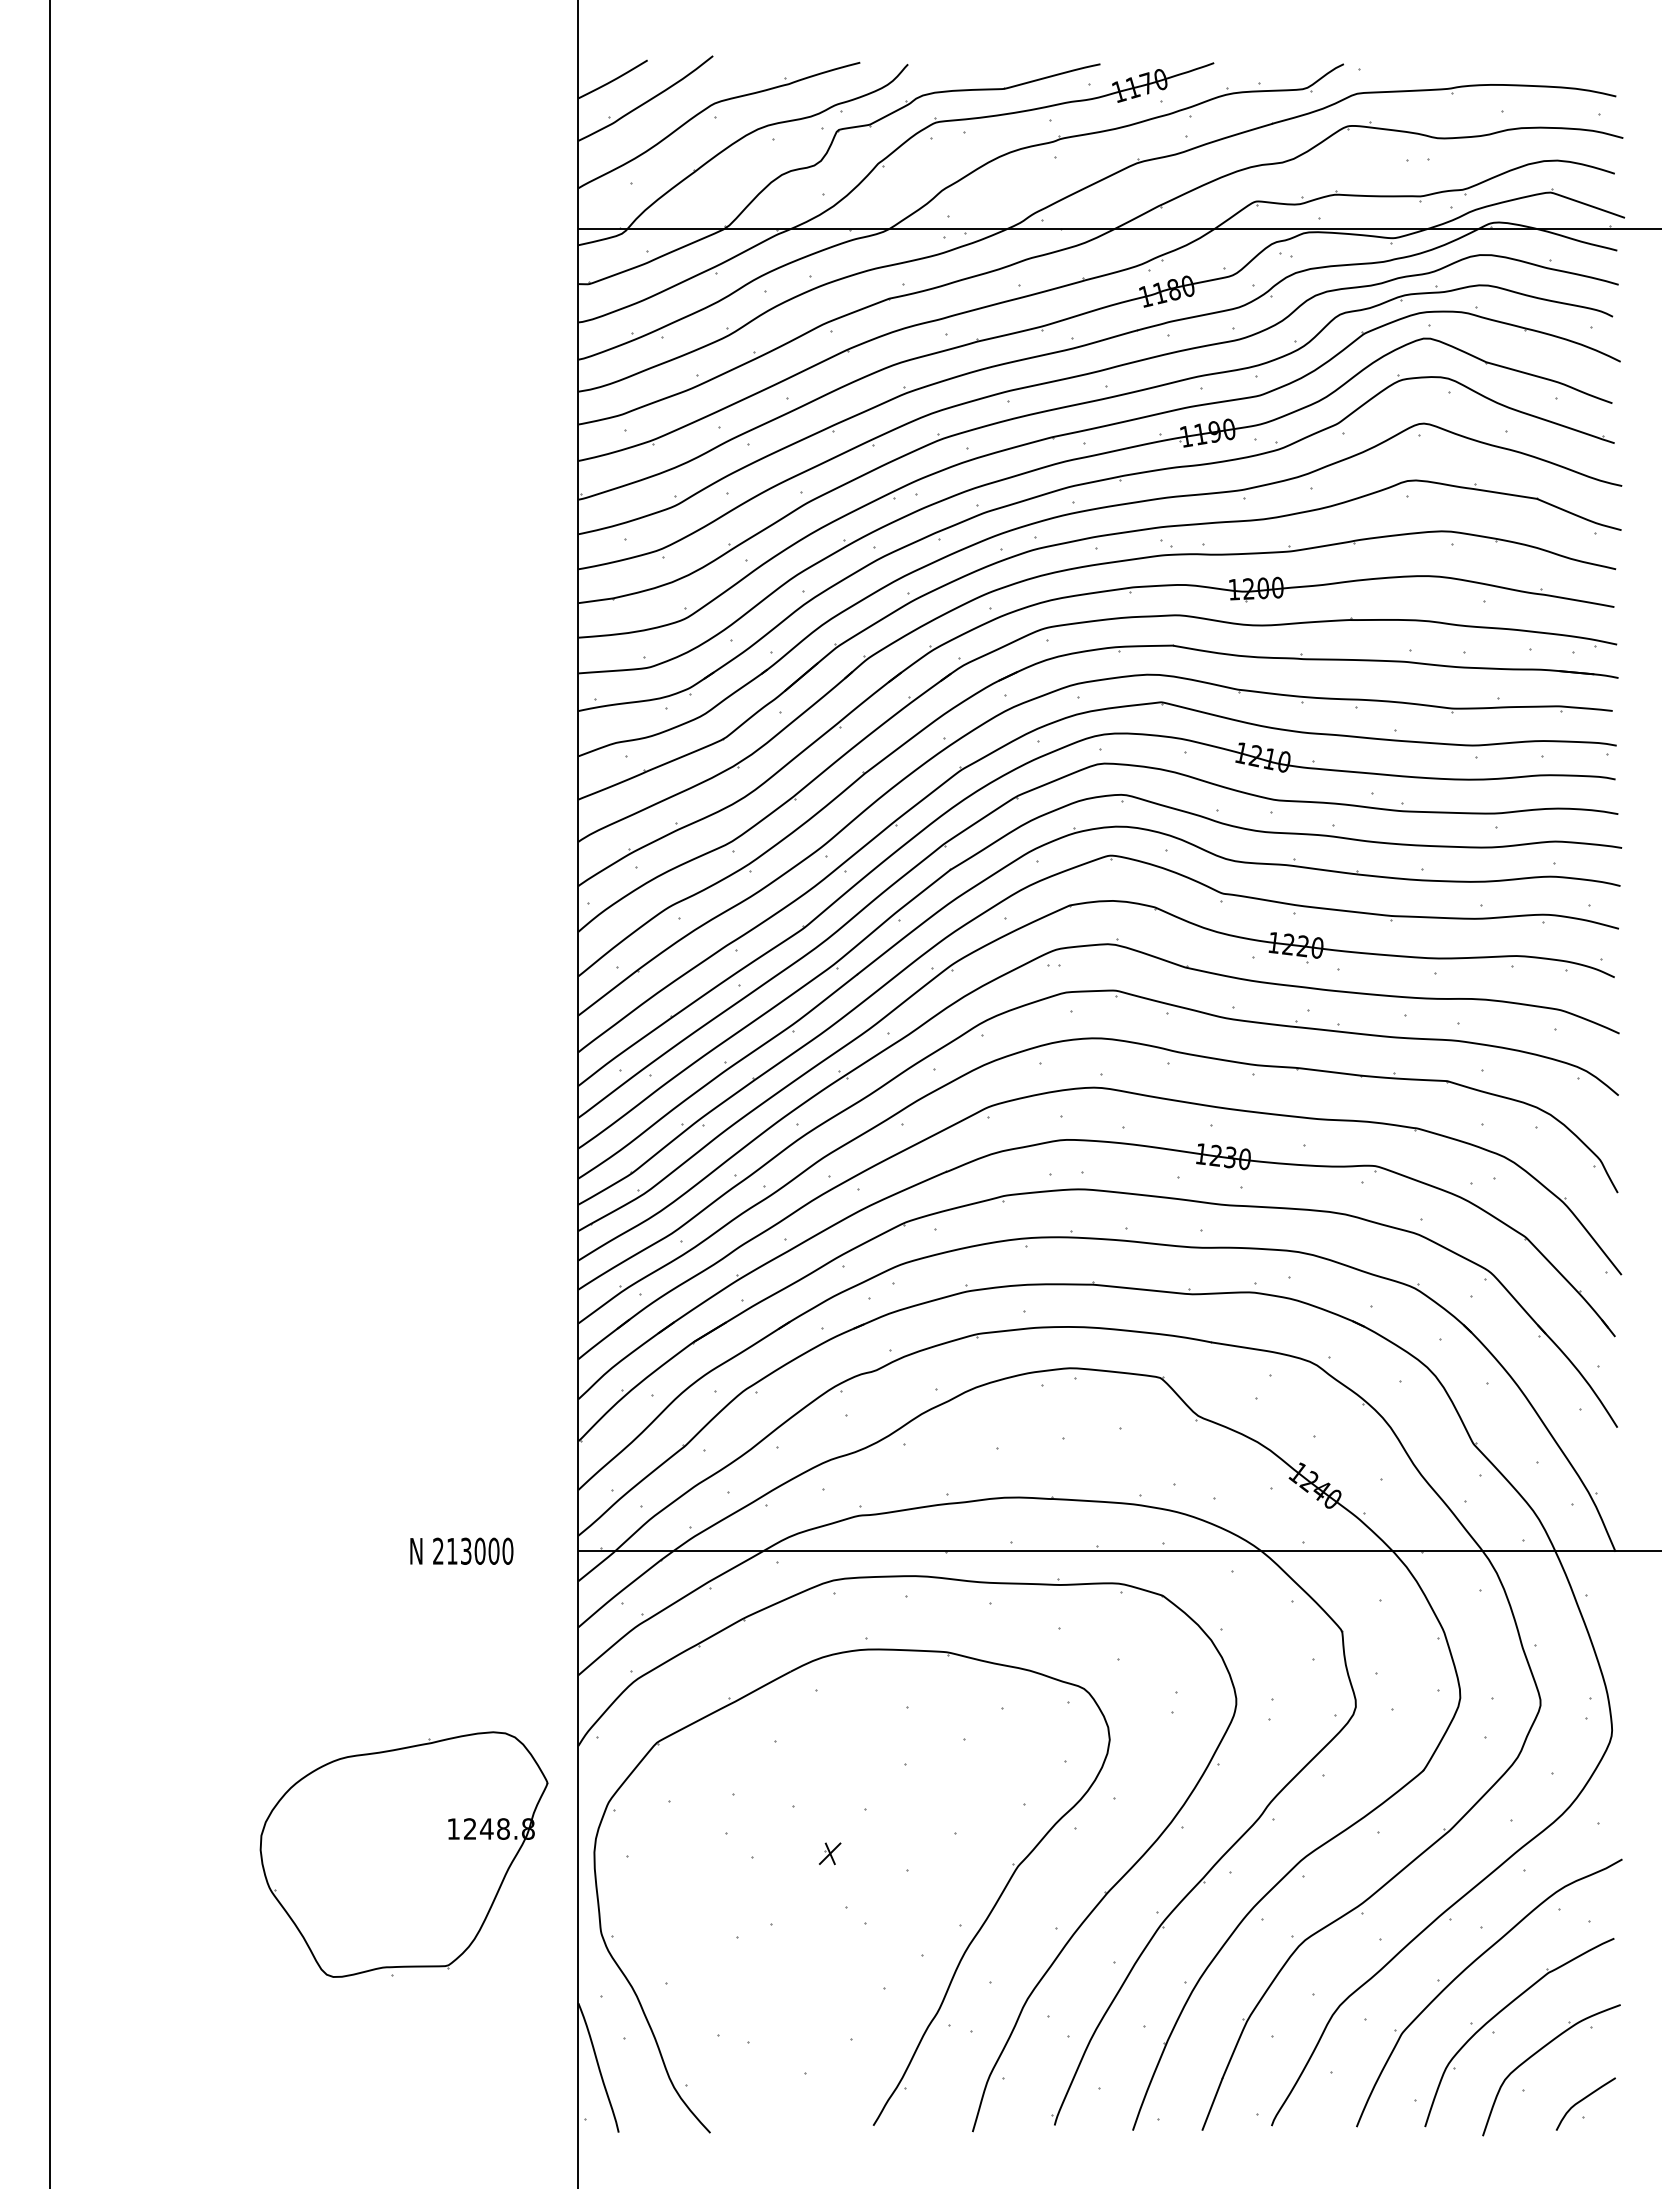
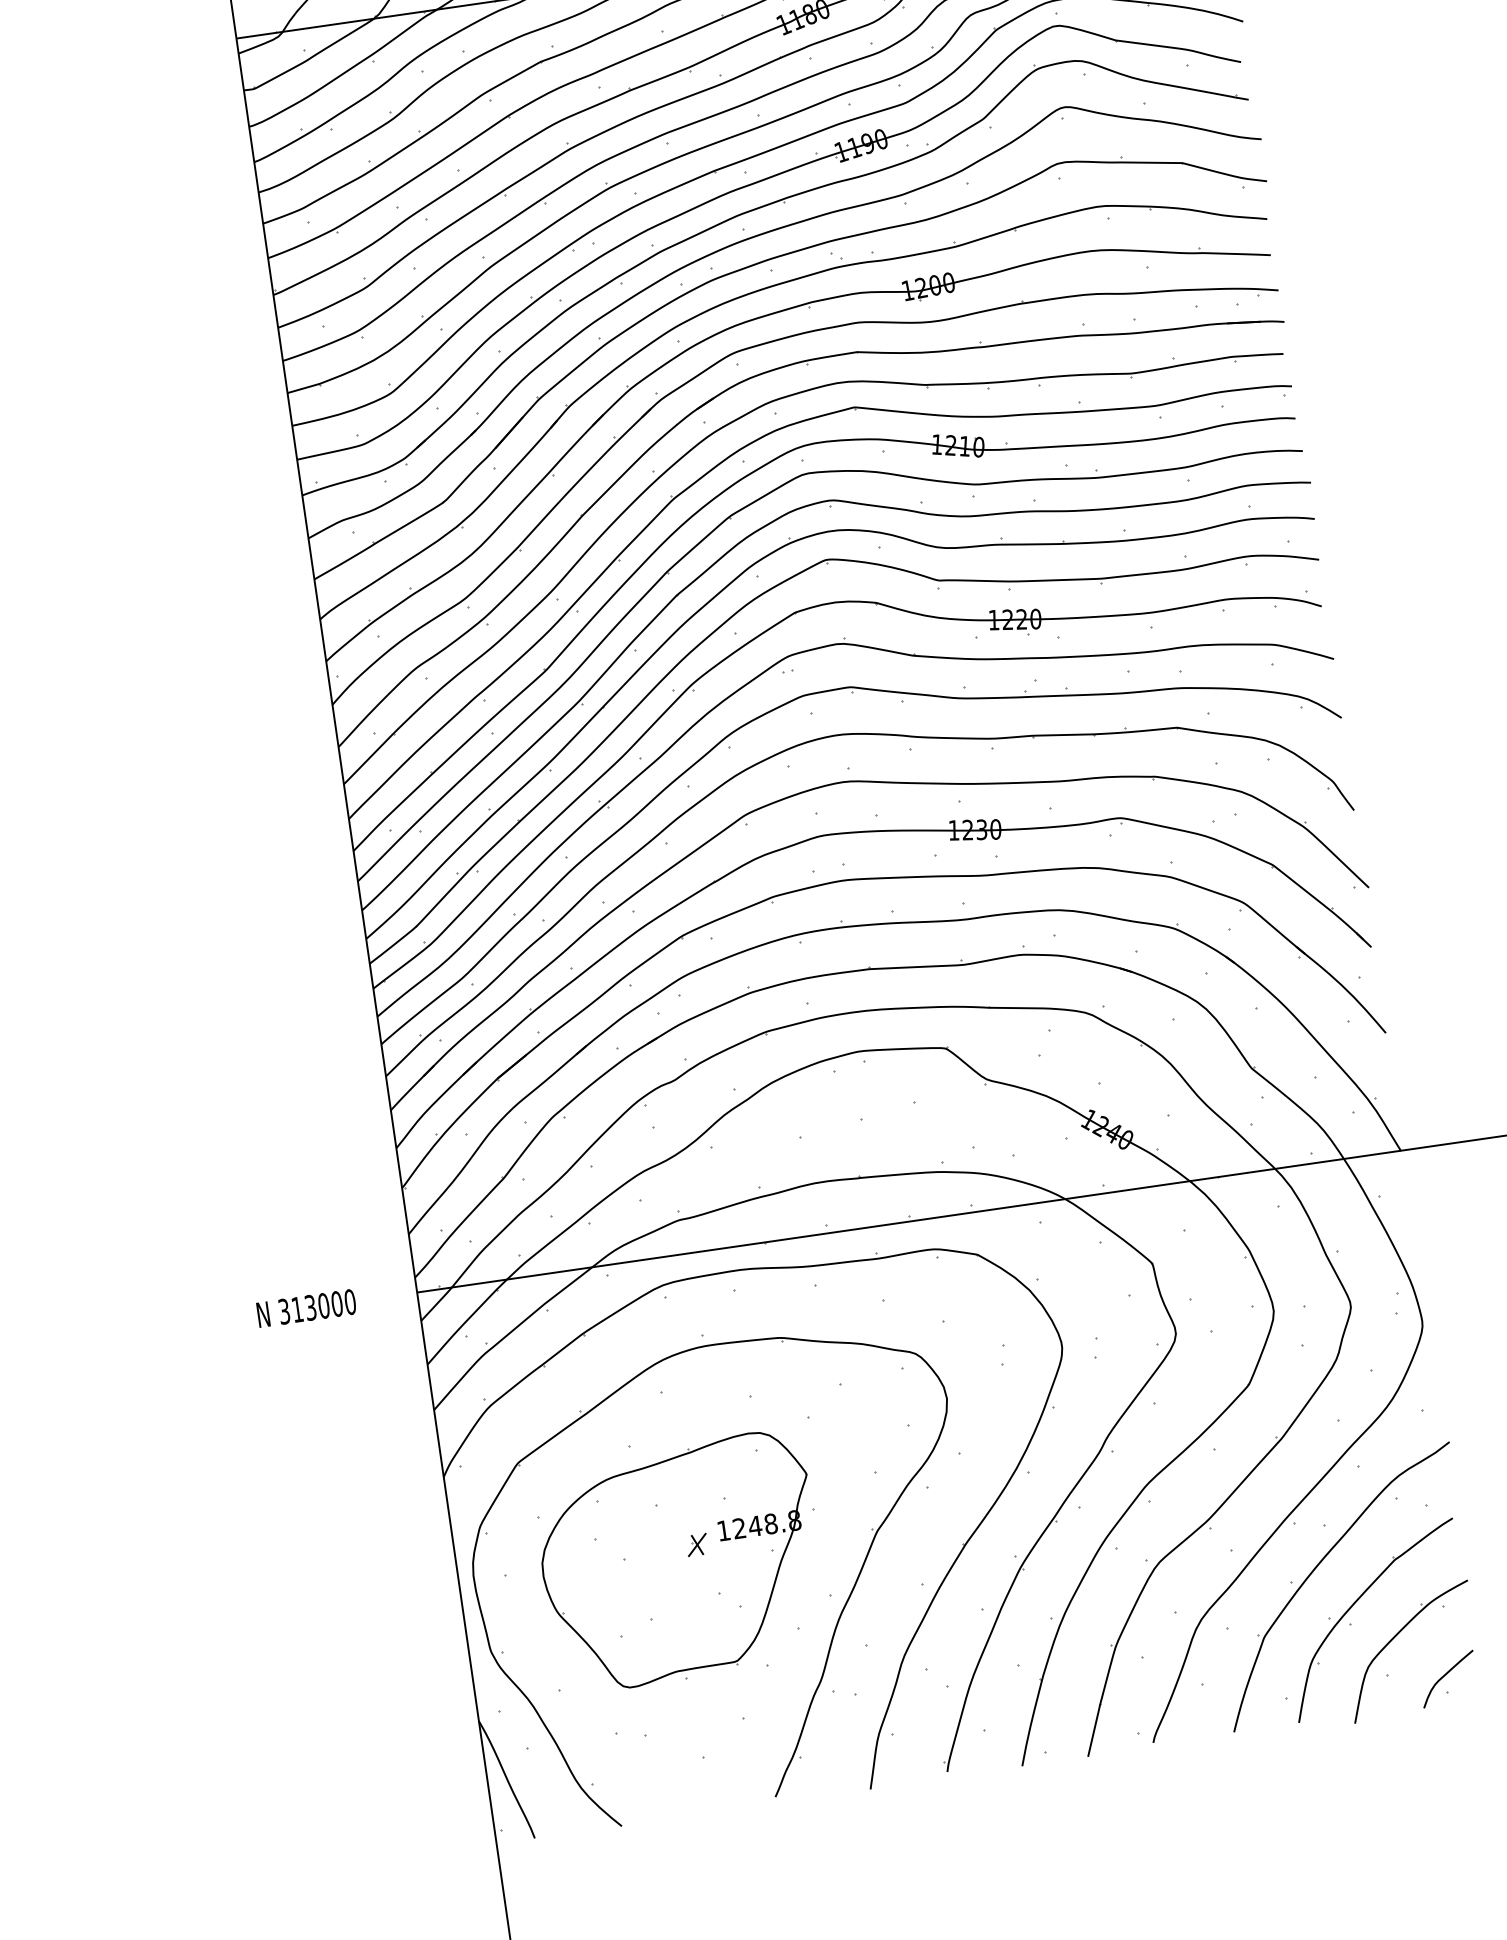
text: (438, 1551) -> (284, 1311), 213000 -> 313000
part: (403, 1854) -> (679, 1561), moved

